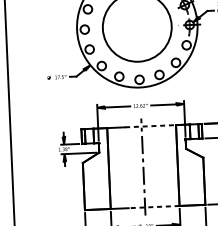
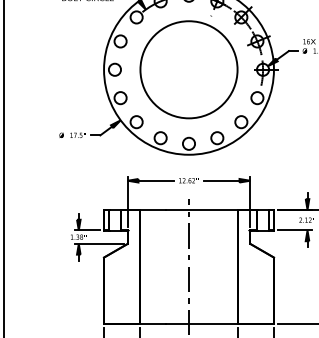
line: (150, 125) -> (201, 209), dashed -> solid
line: (154, 207) -> (201, 324), dashed -> solid

